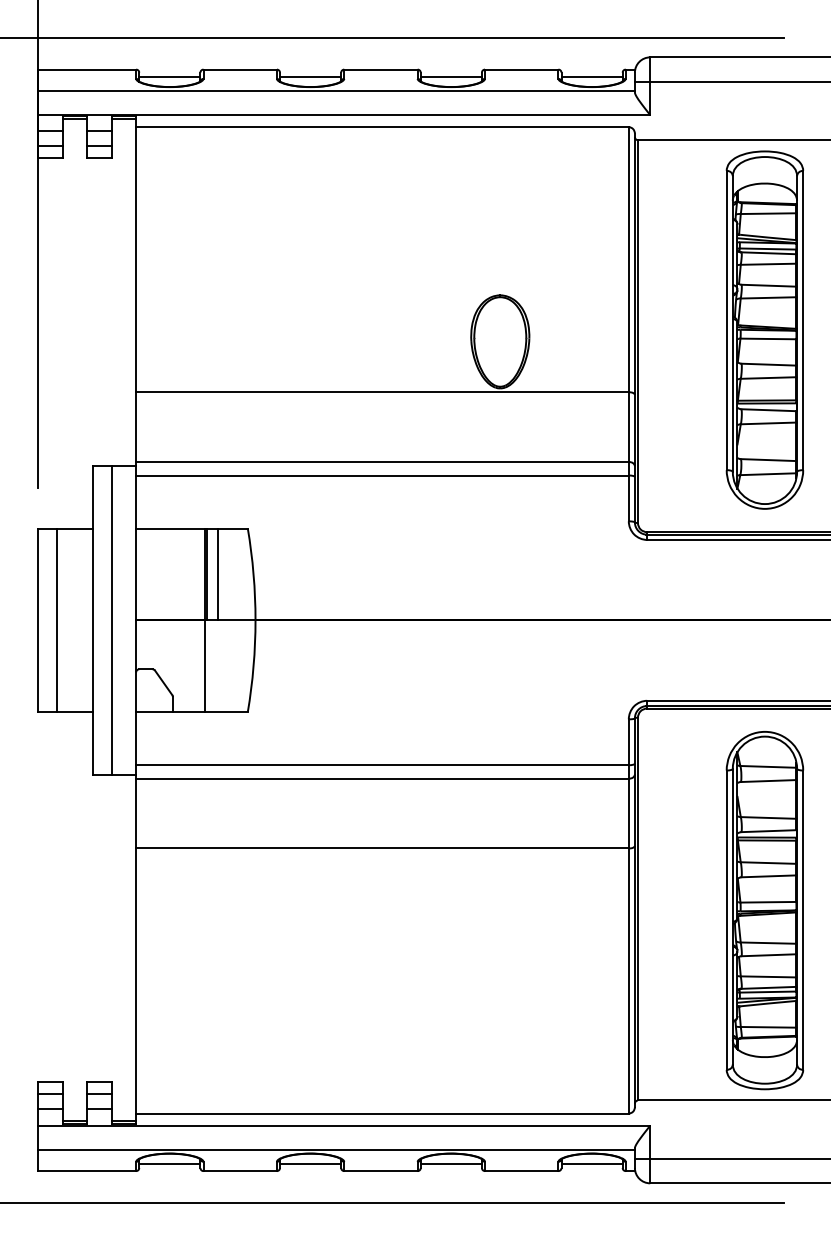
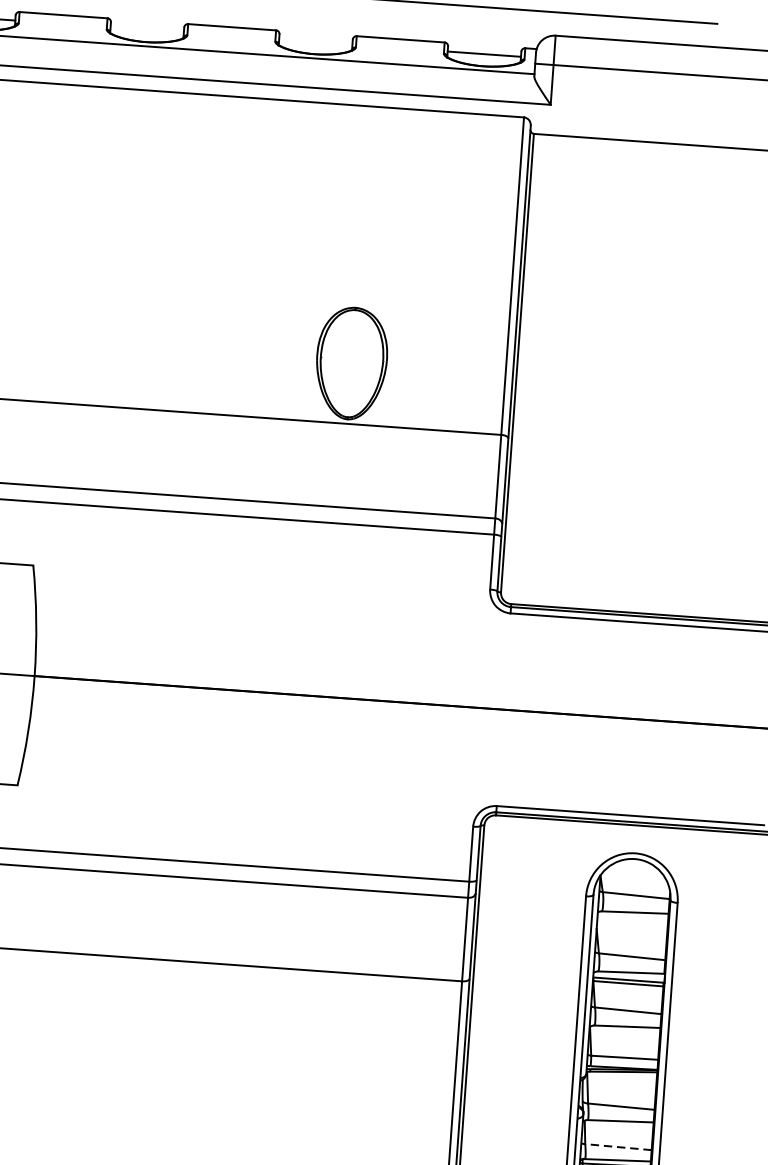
line: (310, 76) -> (147, 29), removed
line: (450, 76) -> (314, 41), removed
part: (764, 329) -> (669, 371), removed
line: (768, 976) -> (618, 1146), solid -> dashed

